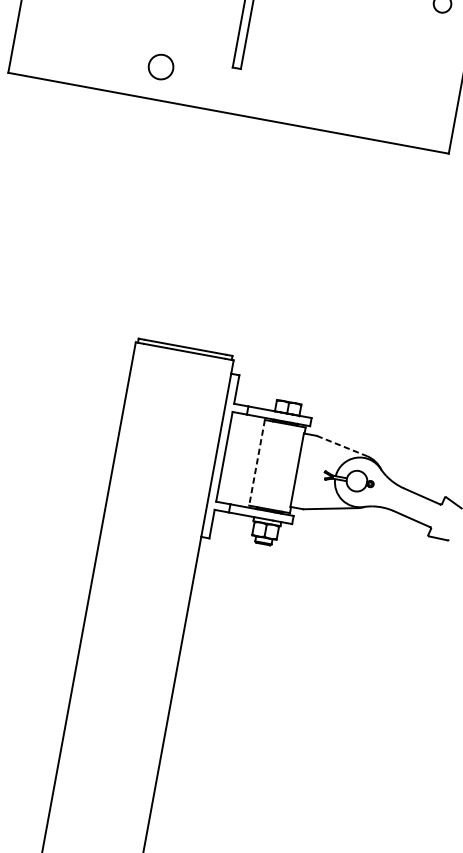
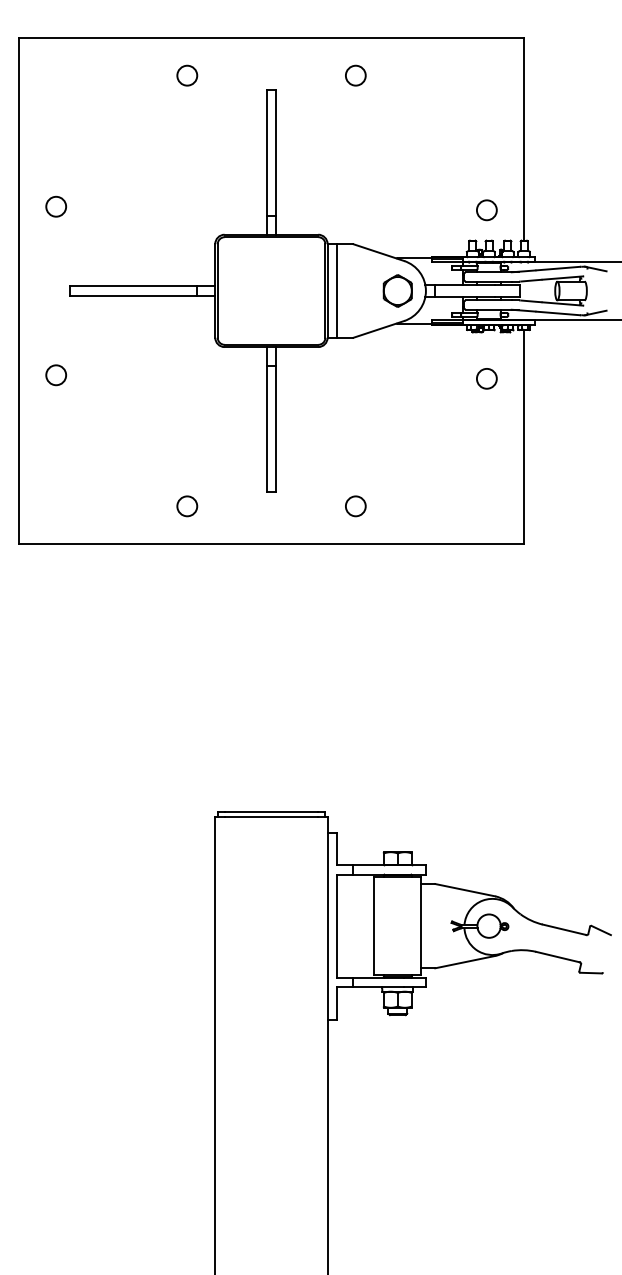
circle: (161, 67) -> (187, 506), size x0.71
circle: (307, 94) -> (355, 506), added
line: (342, 446) -> (465, 890), dashed -> solid
line: (257, 463) -> (374, 926), dashed -> solid

